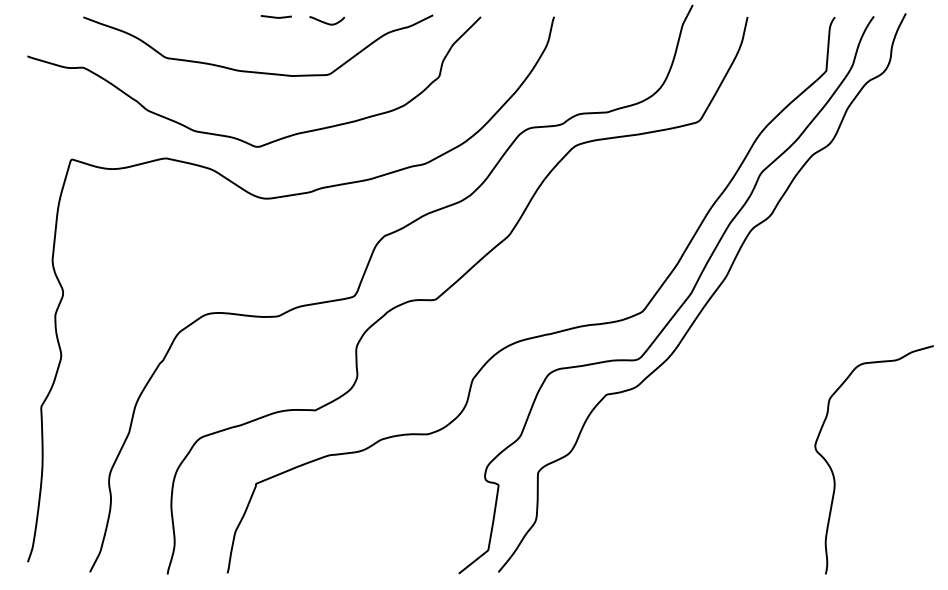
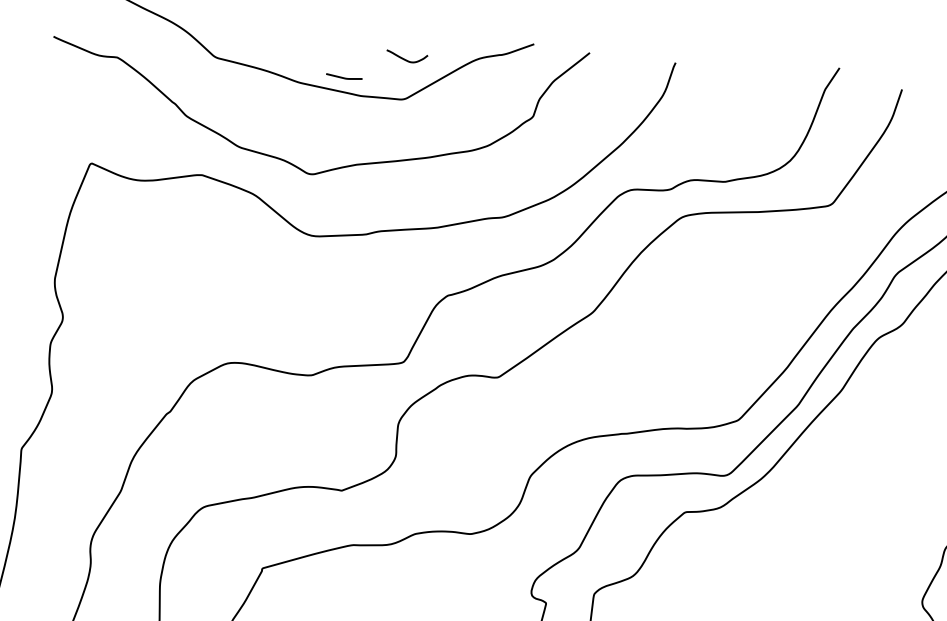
curve: (275, 16) -> (343, 76), moved
curve: (327, 22) -> (407, 59), moved

